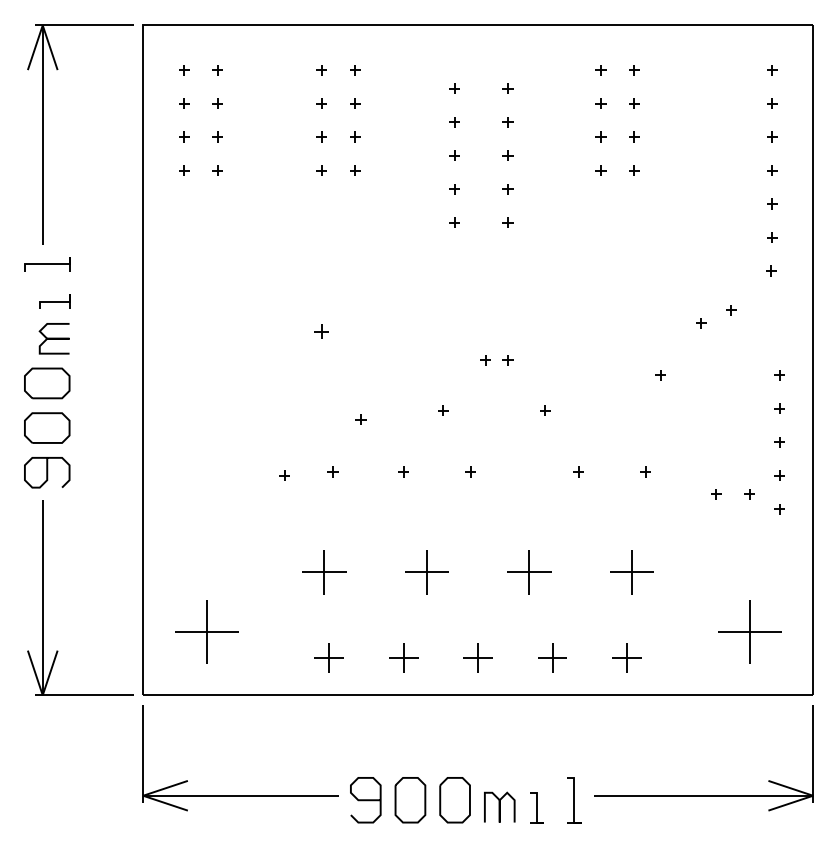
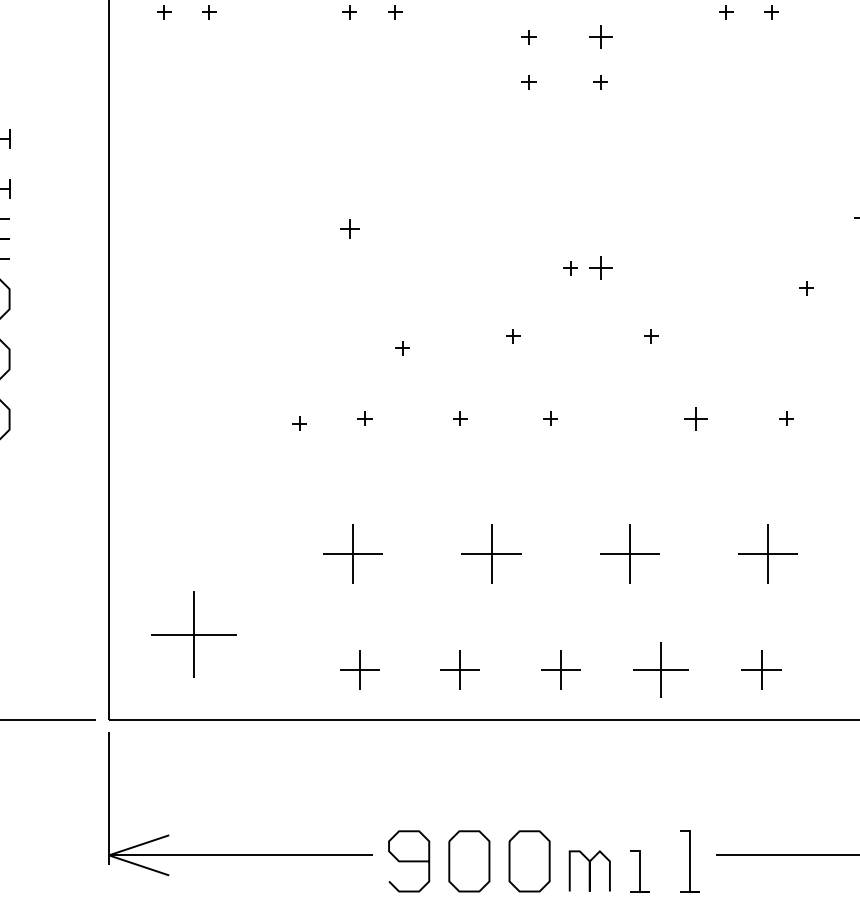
part: (507, 189) -> (600, 37), size x1.6
part: (507, 360) -> (600, 268), size x1.6
part: (578, 471) -> (696, 417), size x1.6
part: (552, 657) -> (660, 668), size x1.4

